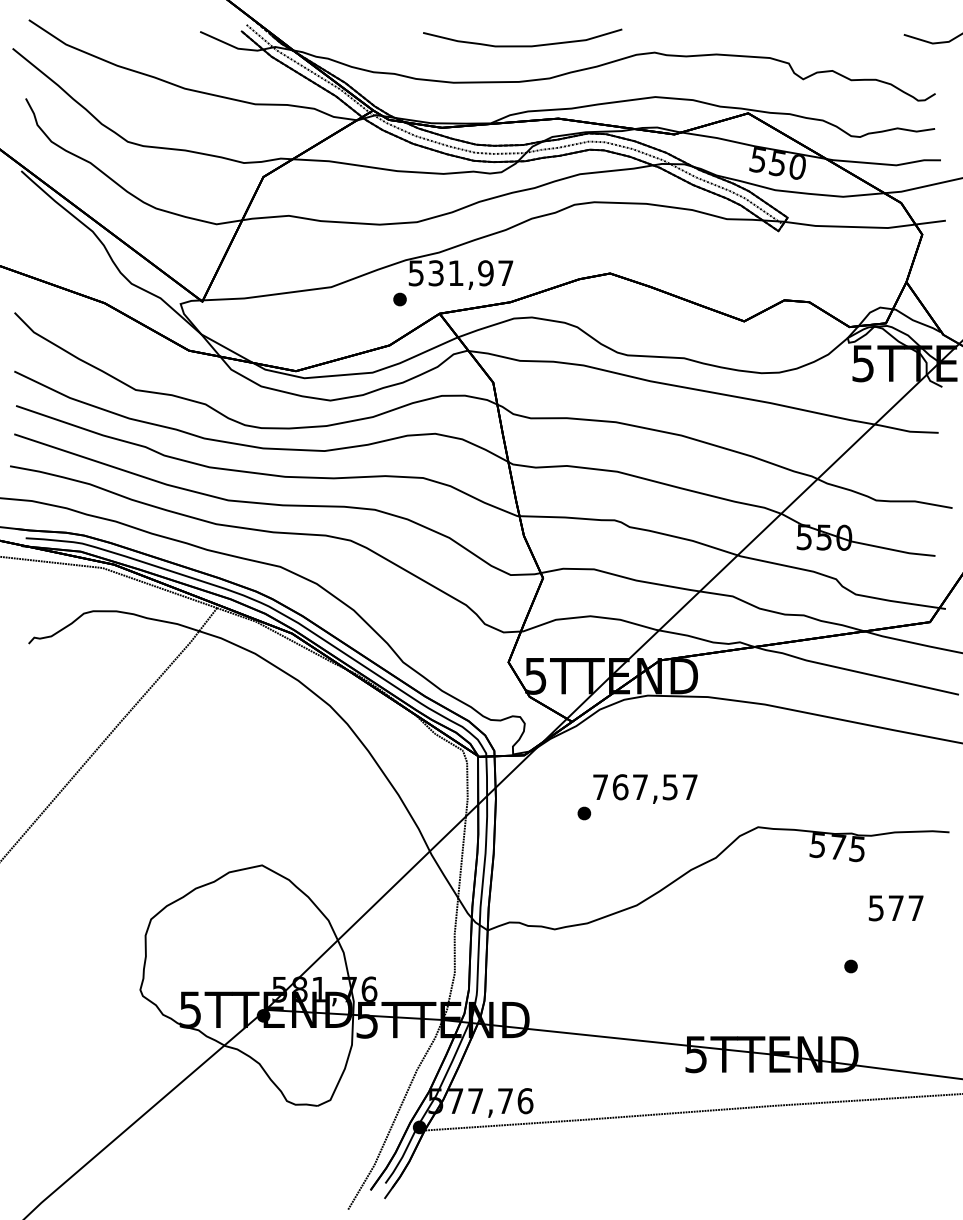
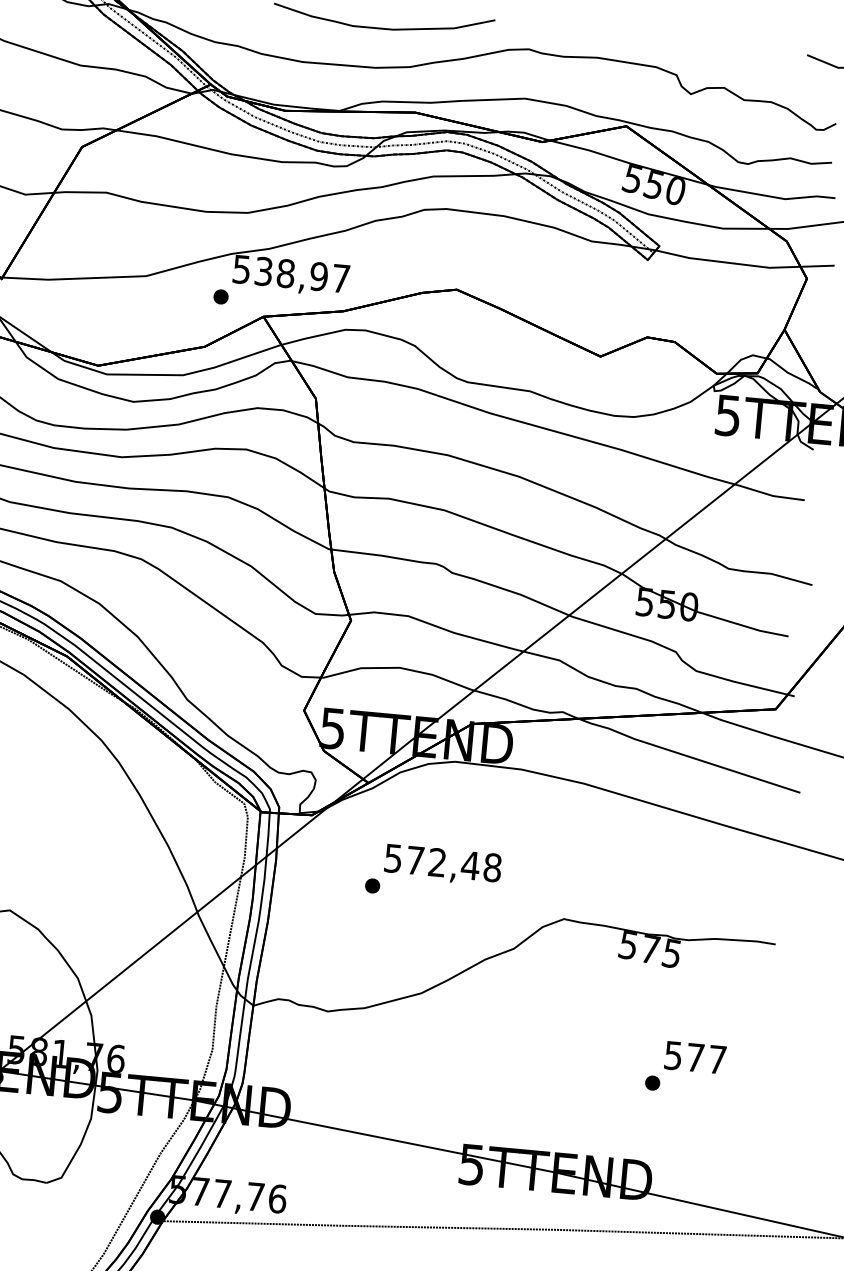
text: (455, 273) -> (285, 273), 531,97 -> 538,97
text: (645, 787) -> (443, 863), 767,57 -> 572,48
text: (895, 908) -> (694, 1057), moved

